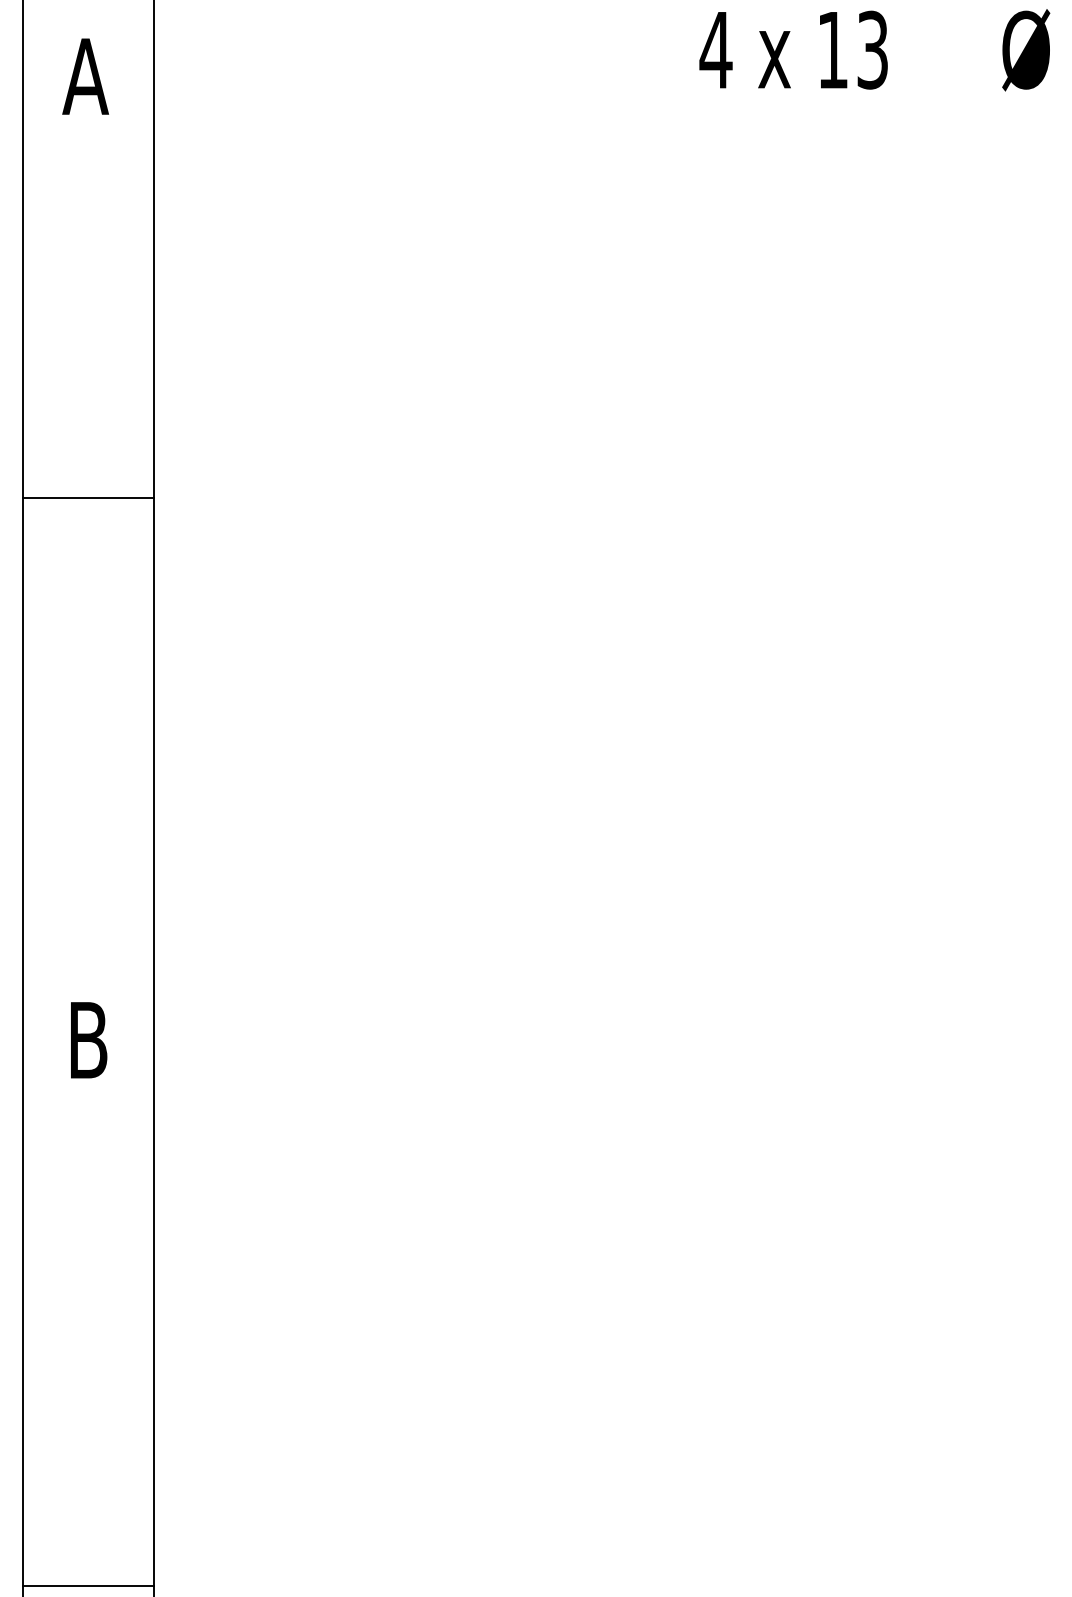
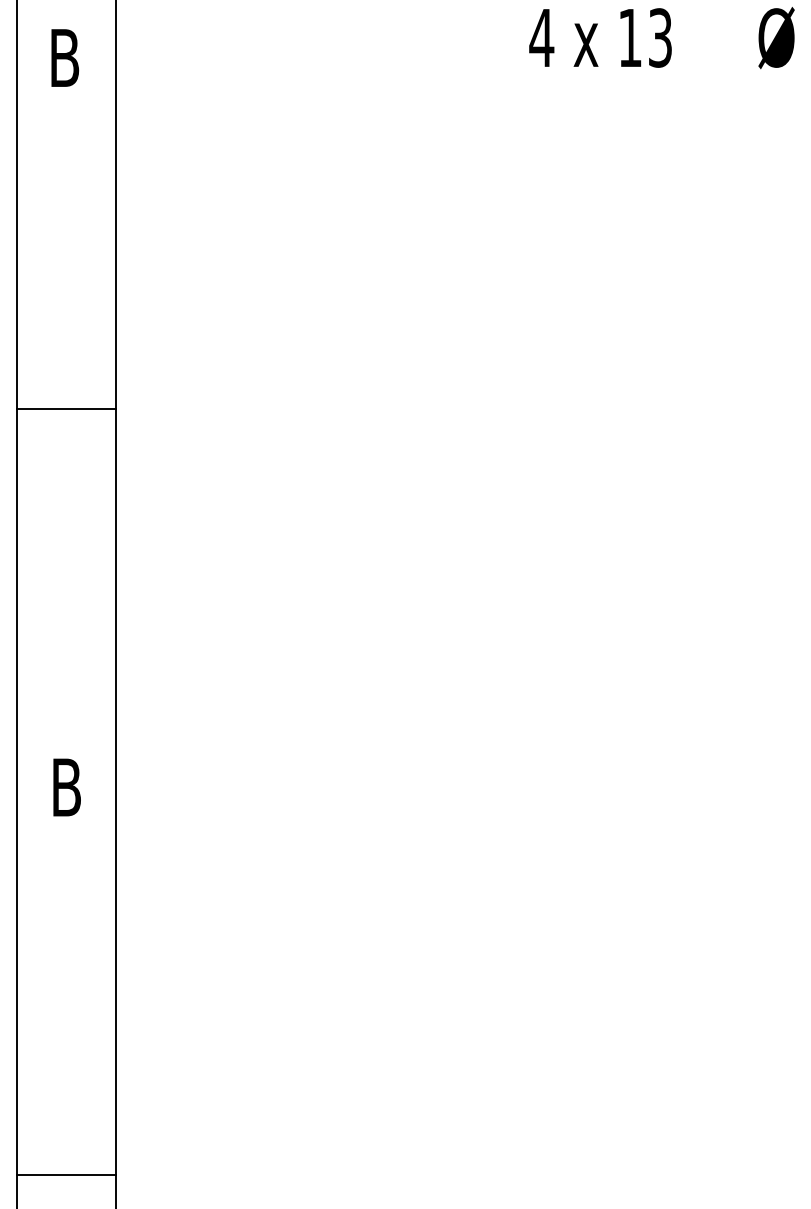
text: (85, 76) -> (64, 57), A -> B
line: (88, 497) -> (66, 409), moved
line: (88, 1586) -> (66, 1175), moved

